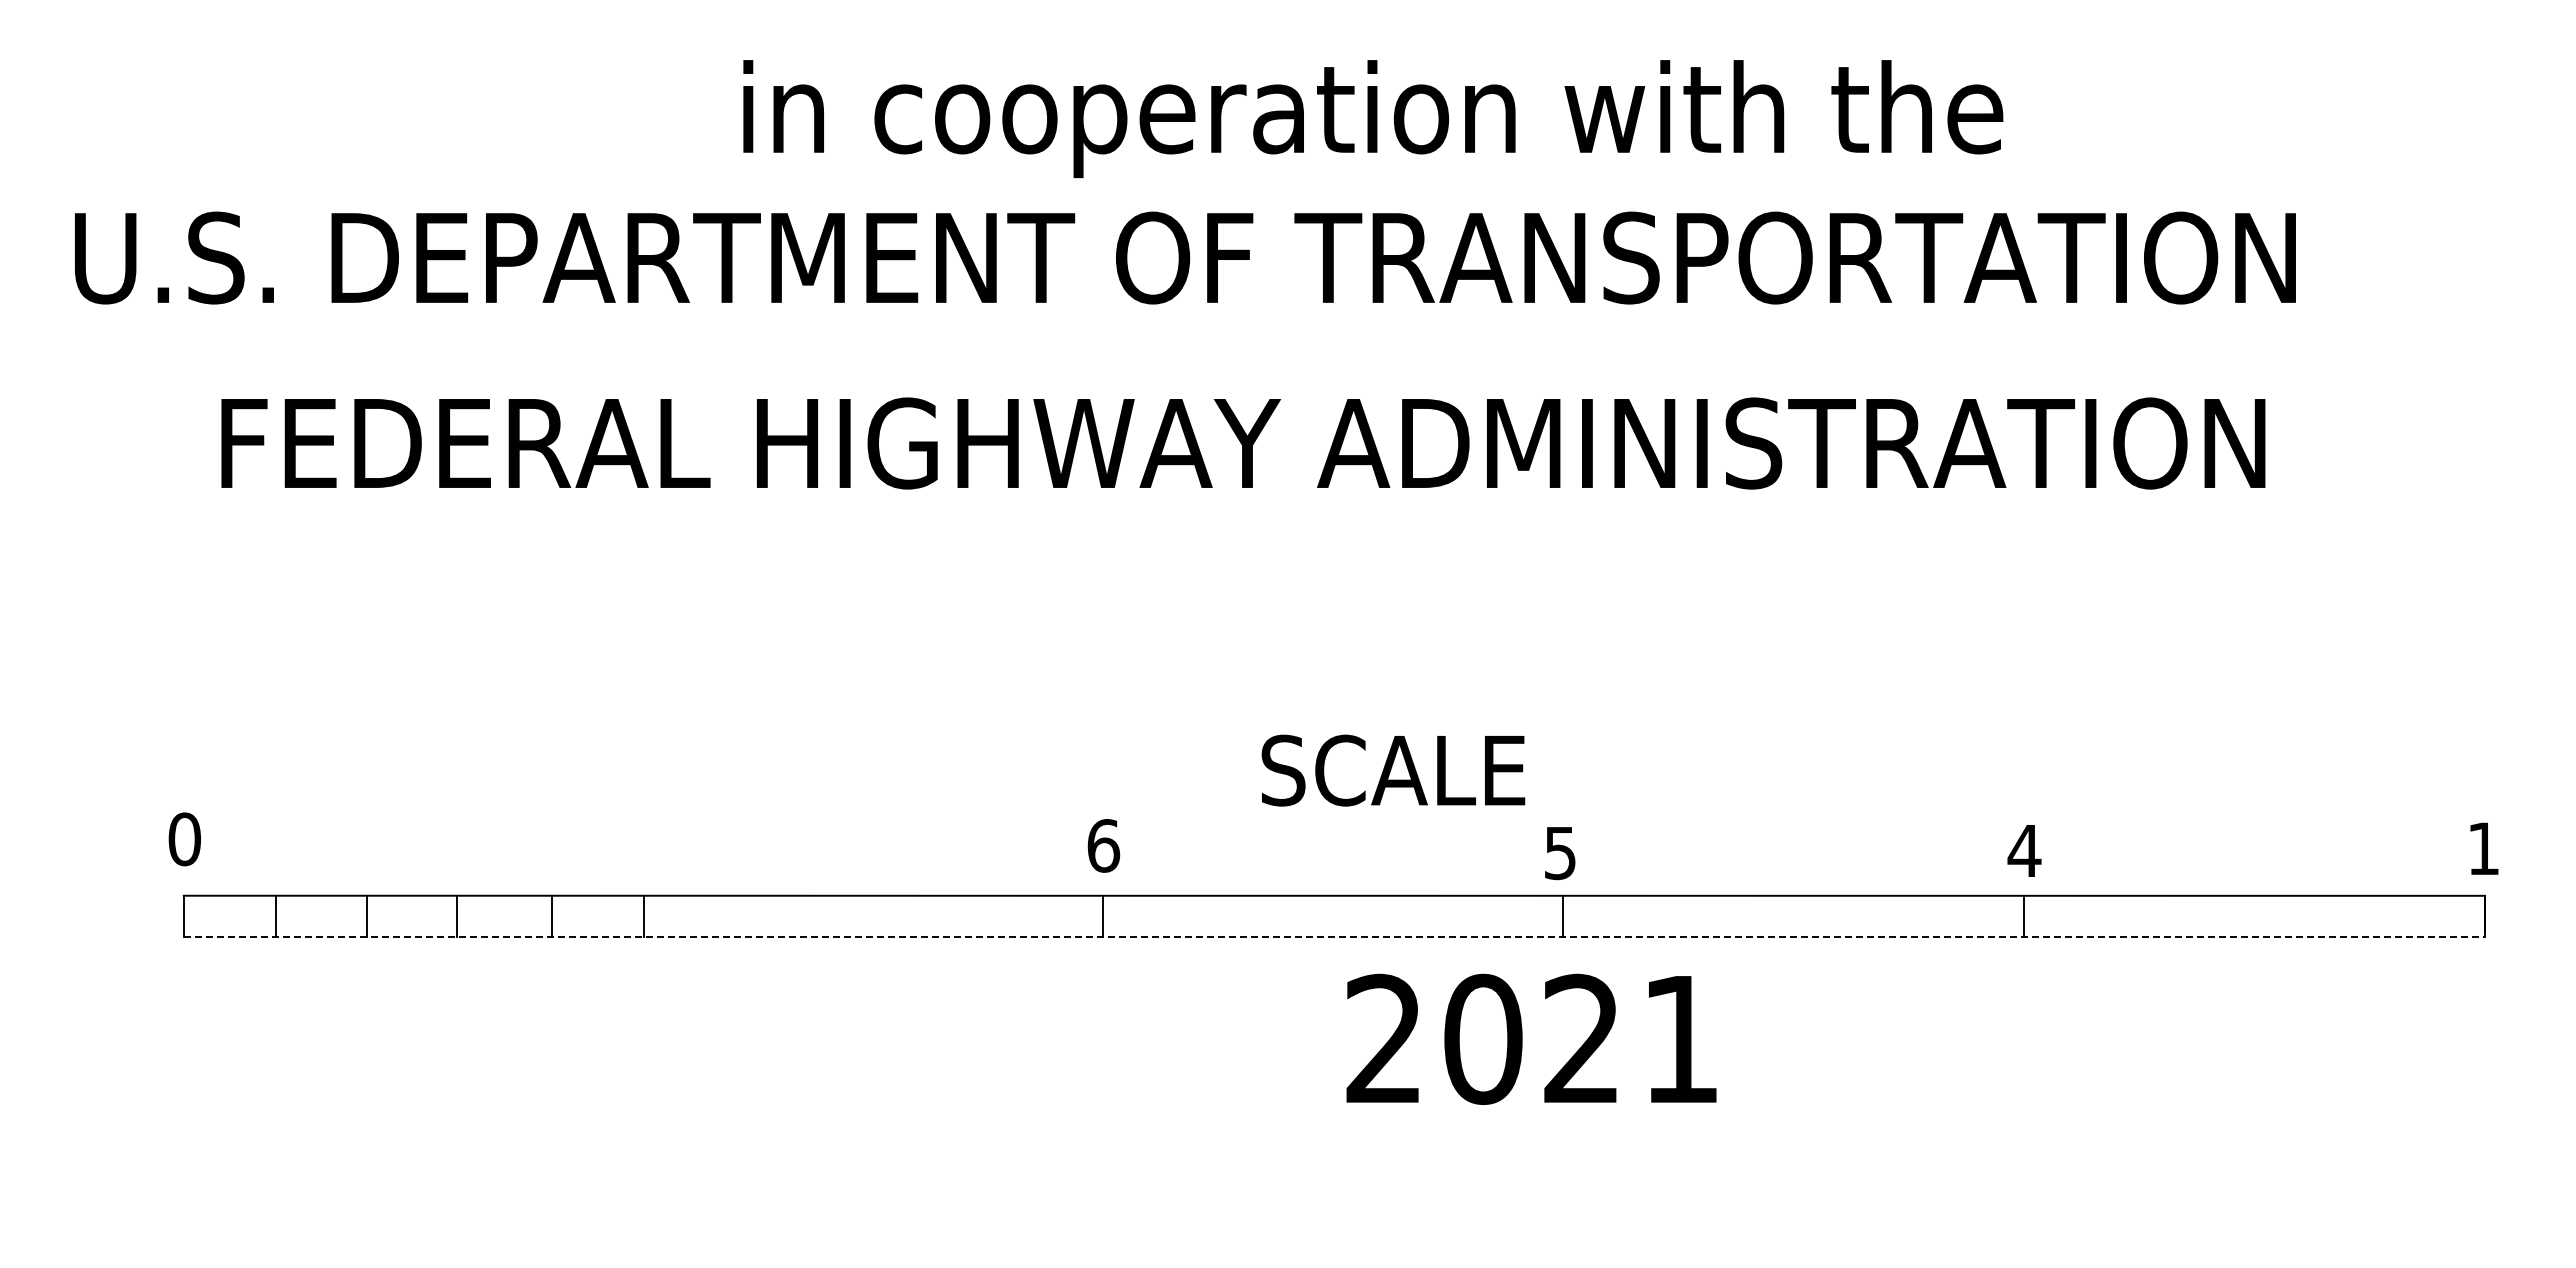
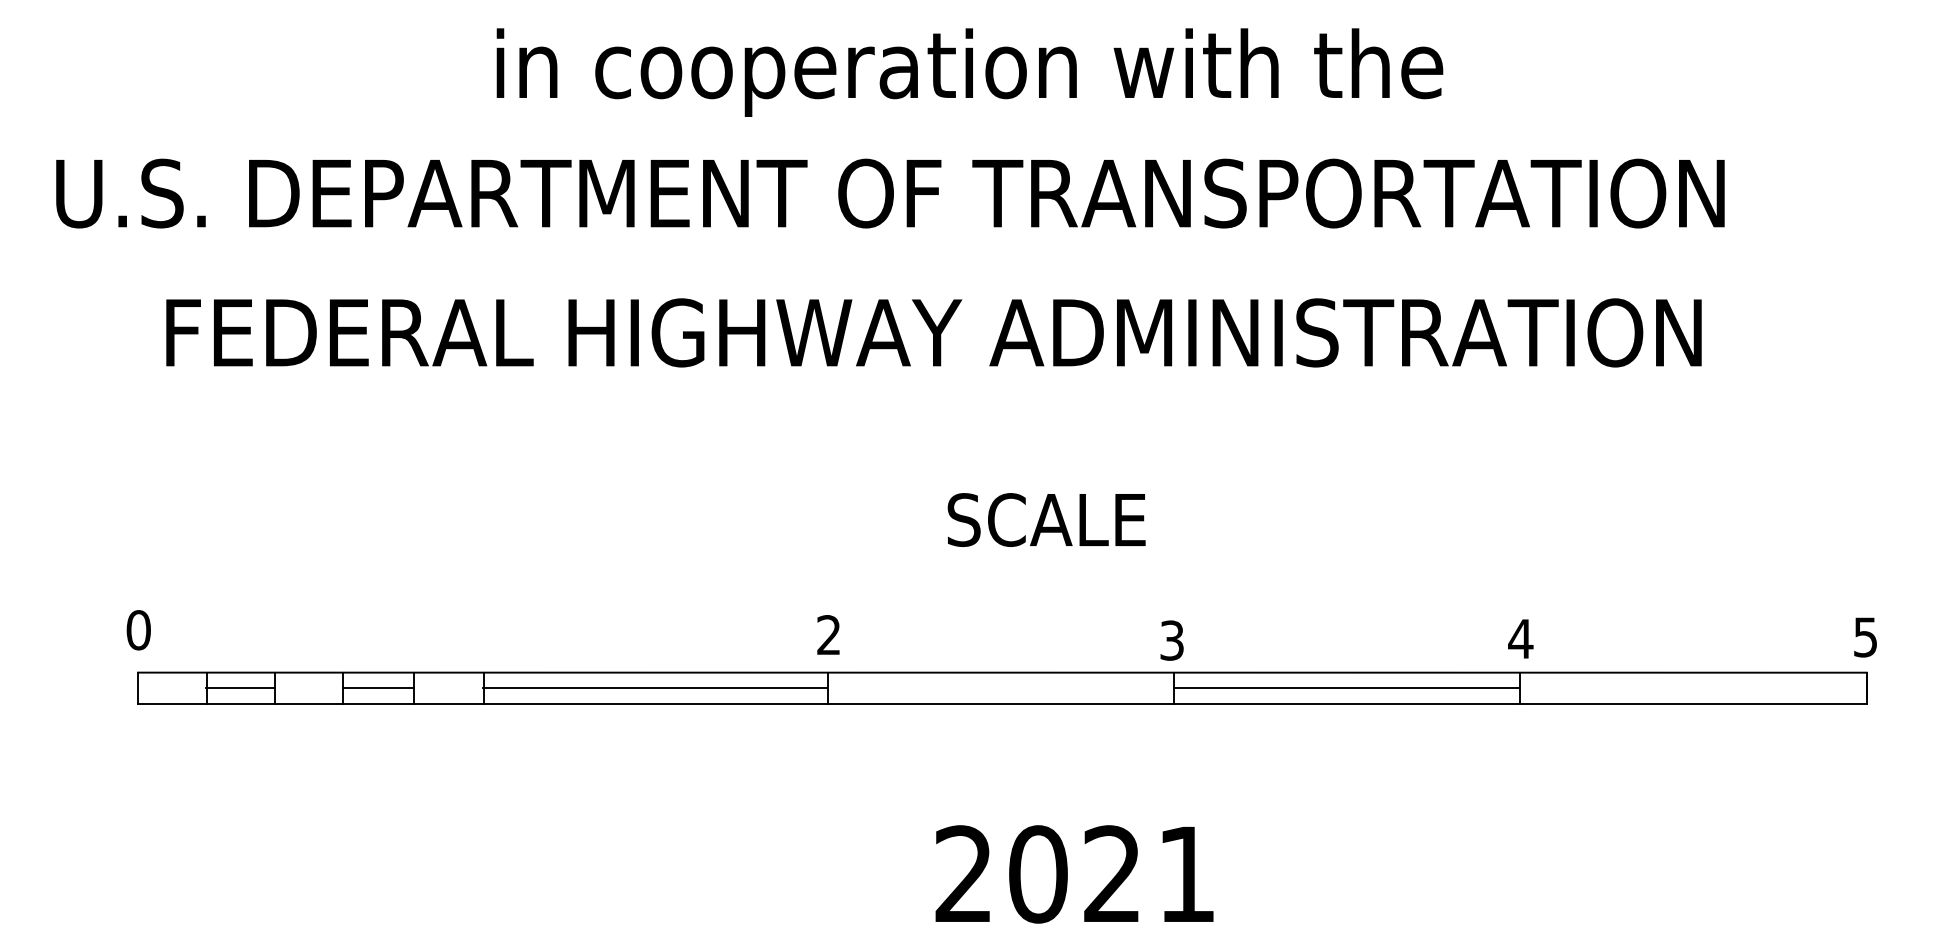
text: (1373, 119) -> (970, 72), moved
text: (1393, 770) -> (1046, 519), moved
text: (1103, 845) -> (828, 634), 6 -> 2
text: (2483, 848) -> (1865, 637), 1 -> 5
text: (1560, 852) -> (1172, 640), 5 -> 3
line: (320, 916) -> (240, 688), added
line: (504, 916) -> (378, 688), added
line: (871, 916) -> (654, 688), added
line: (1792, 916) -> (1346, 688), added
line: (1334, 937) -> (1002, 703), dashed -> solid
text: (1531, 1038) -> (1074, 873), moved

